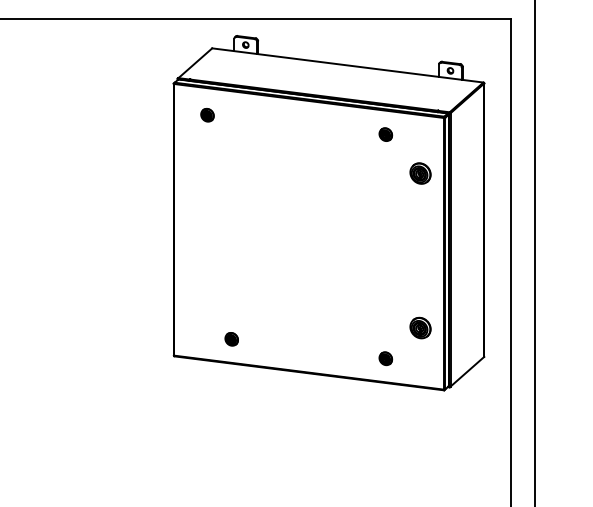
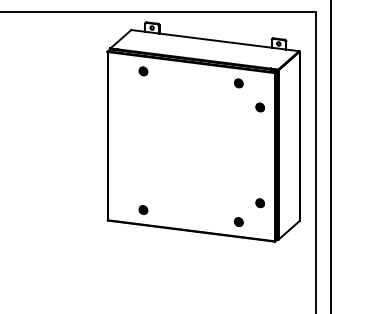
part: (207, 115) -> (143, 71), moved
part: (419, 173) -> (259, 107), size x0.62
part: (419, 328) -> (259, 203), size x0.62

